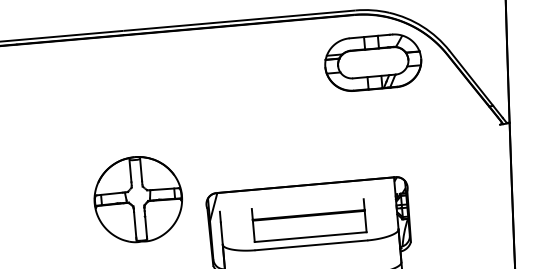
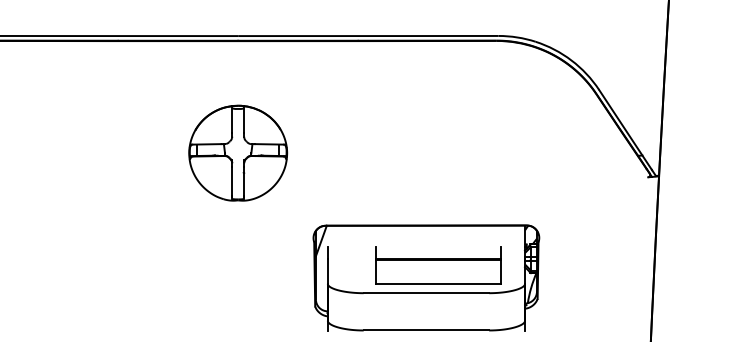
part: (372, 62) -> (512, 95), removed
part: (138, 198) -> (238, 152), moved
part: (309, 220) -> (438, 265), moved

